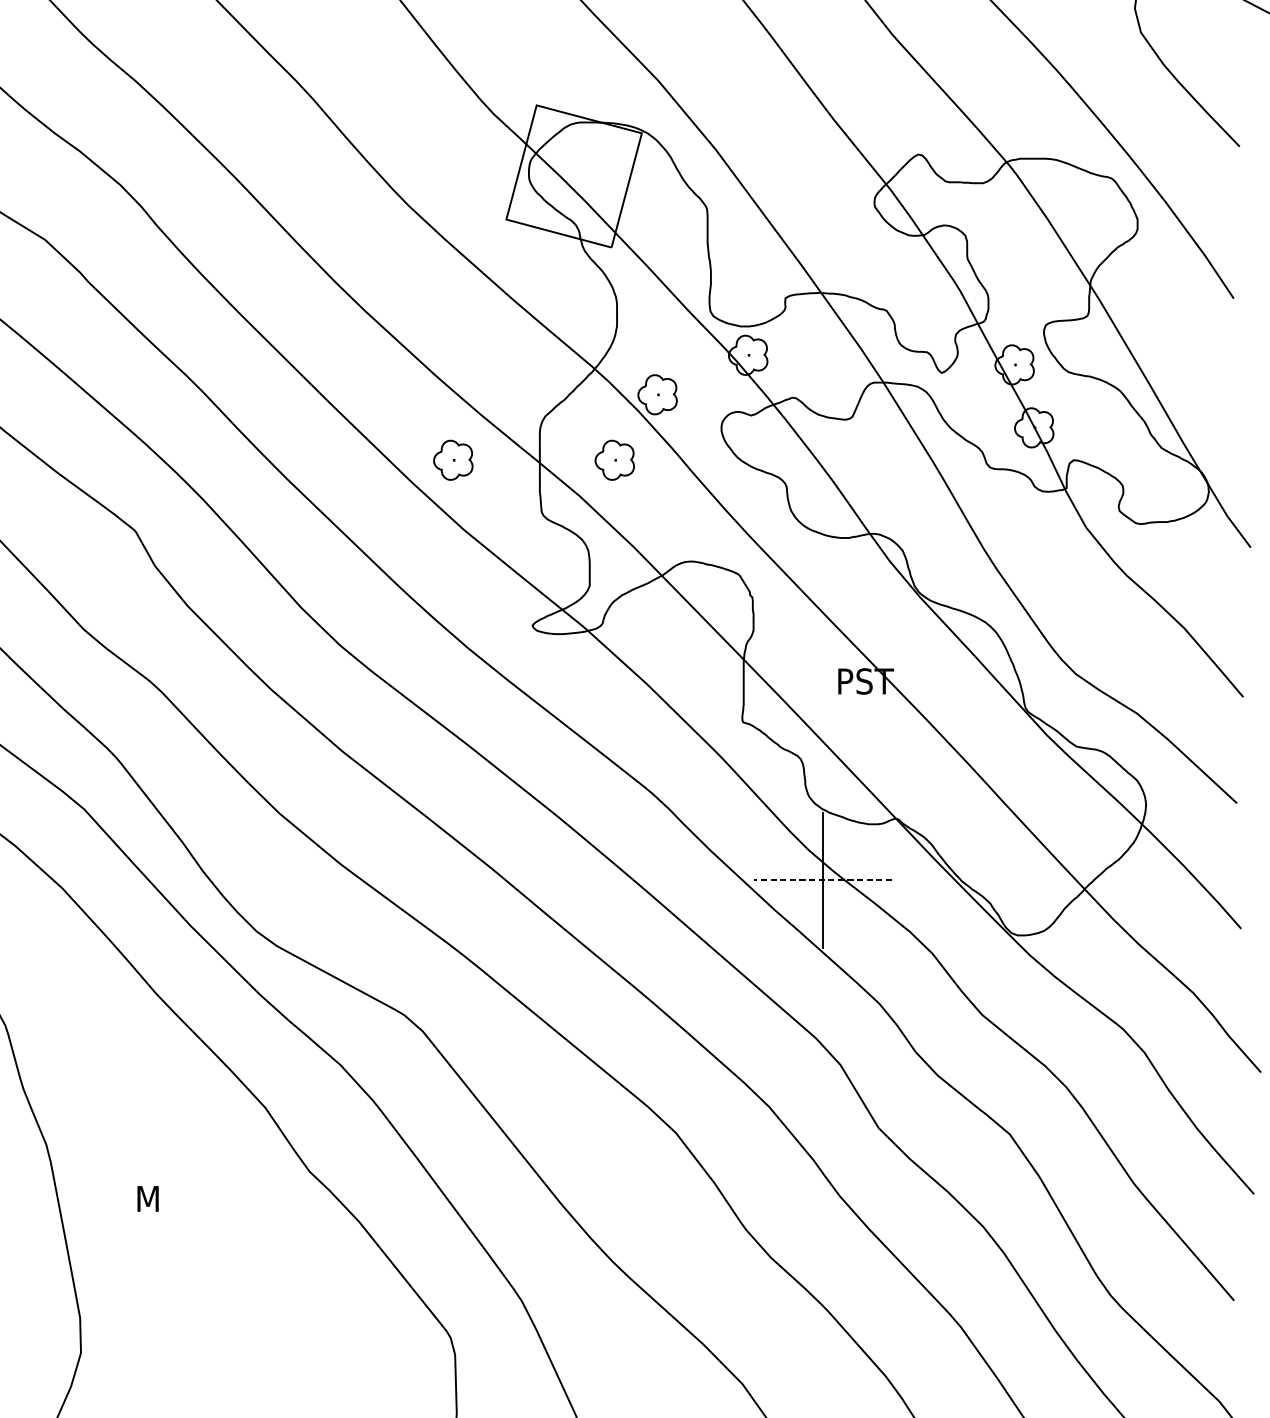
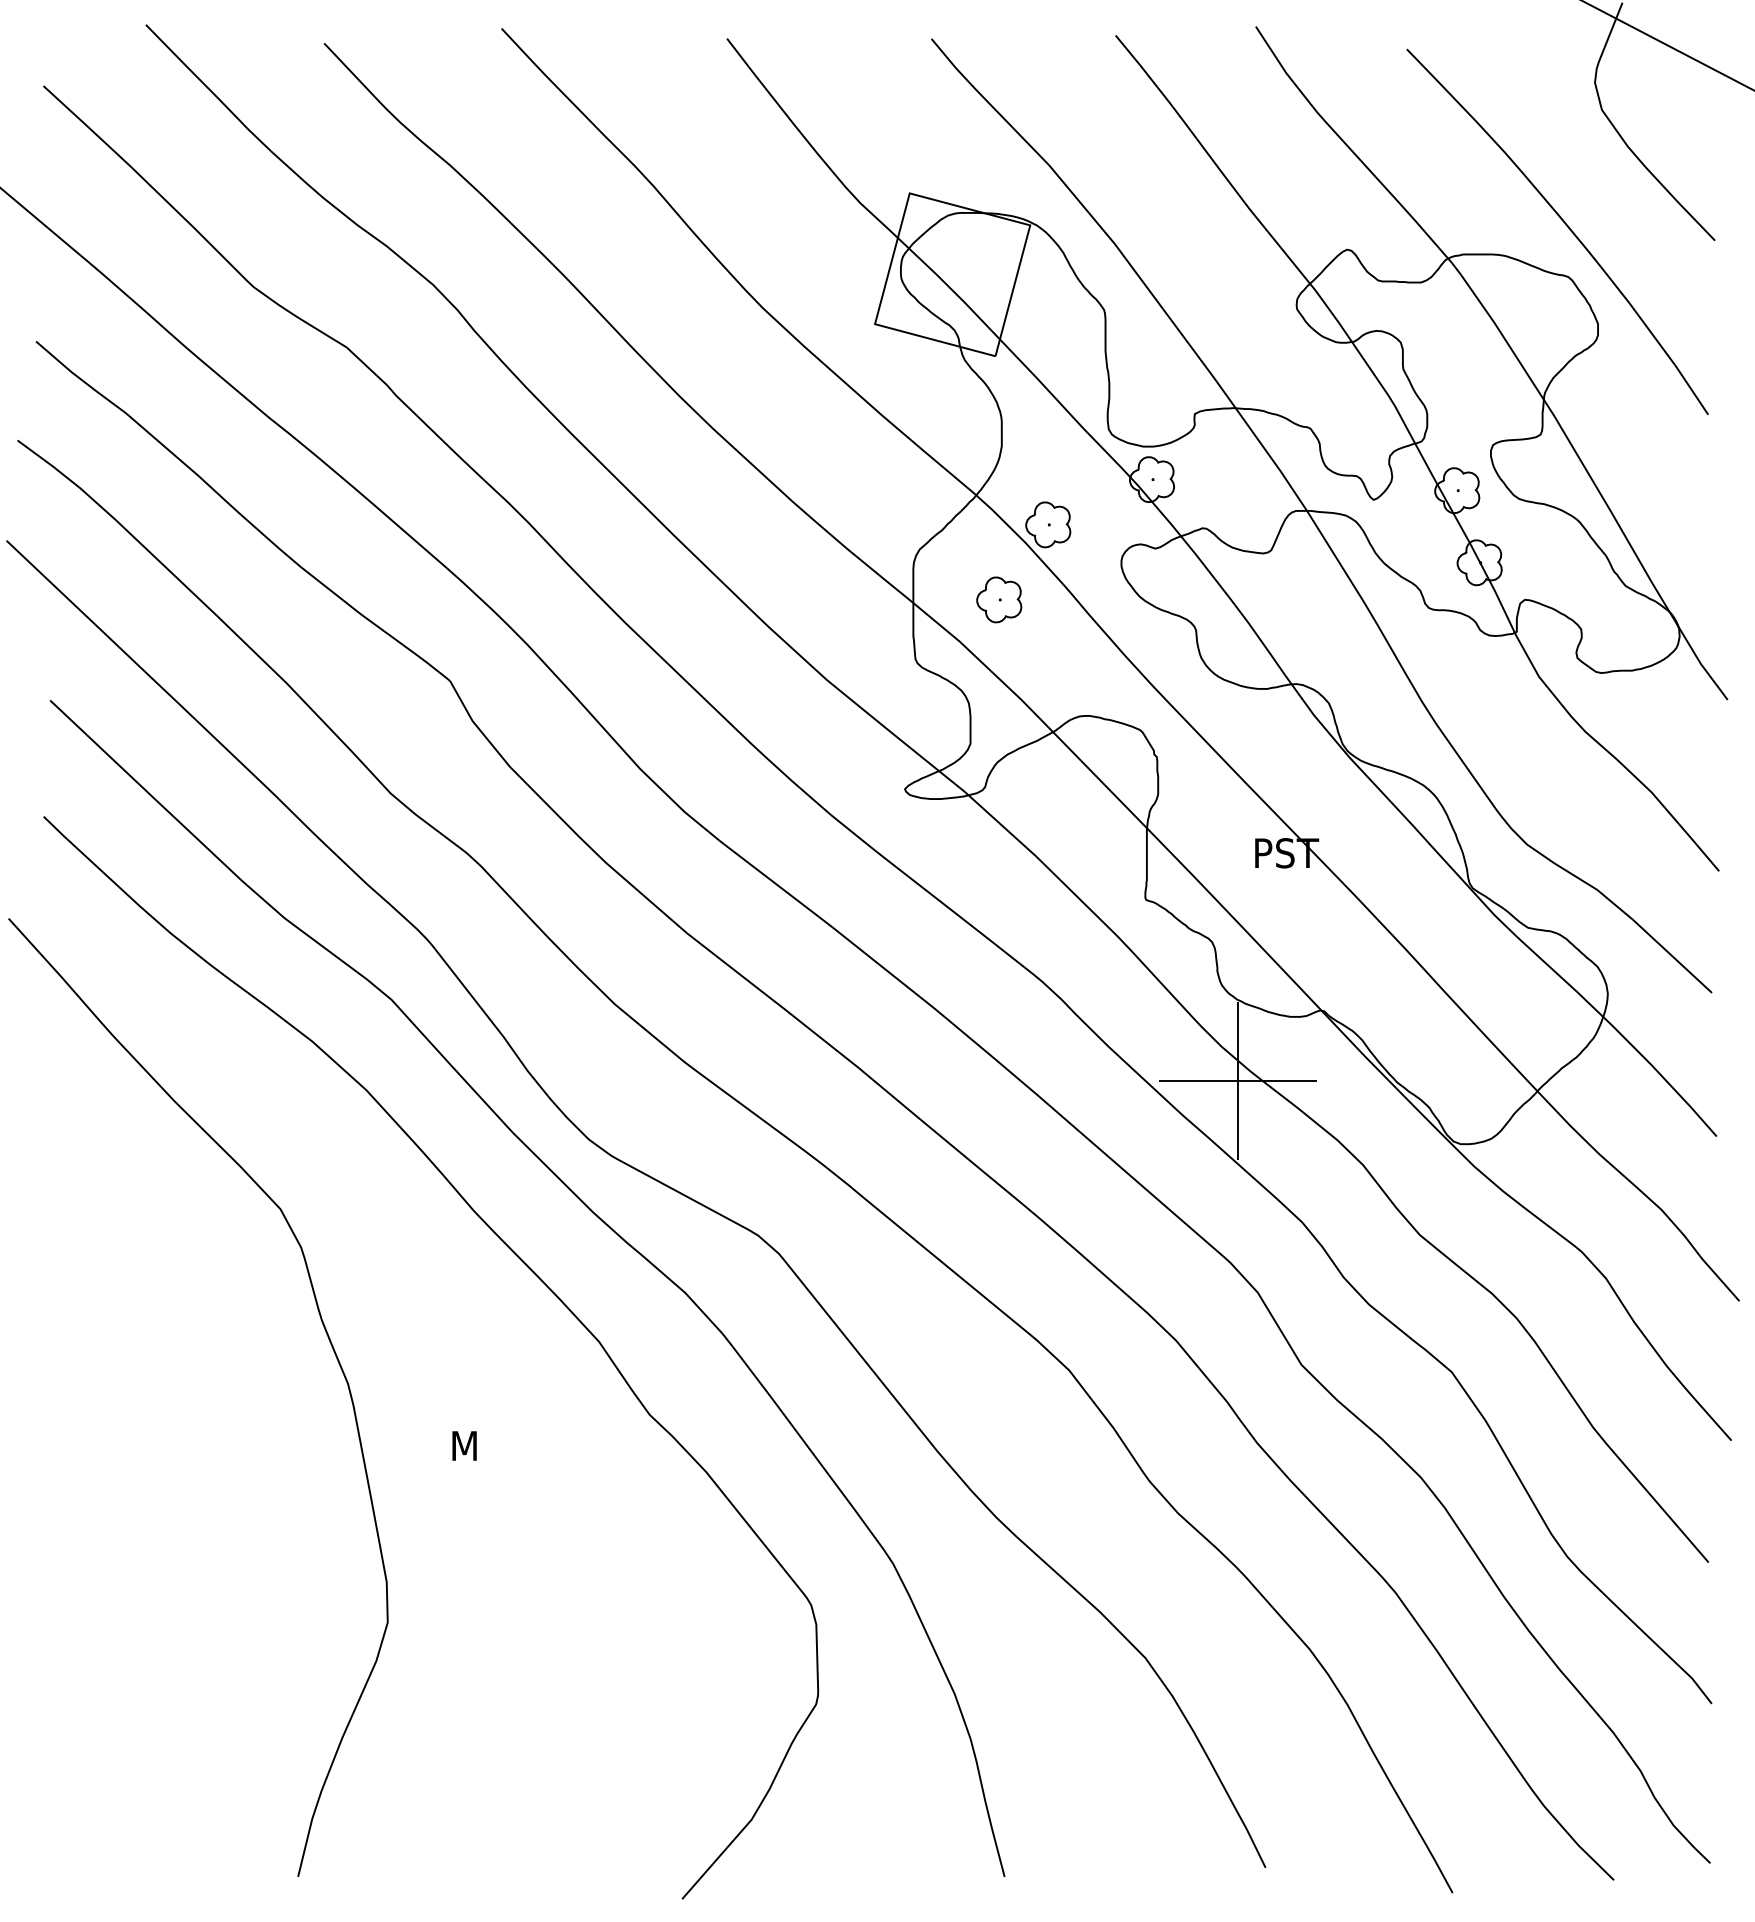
part: (453, 459) -> (814, 599), removed
line: (822, 879) -> (1237, 1080), dashed -> solid

